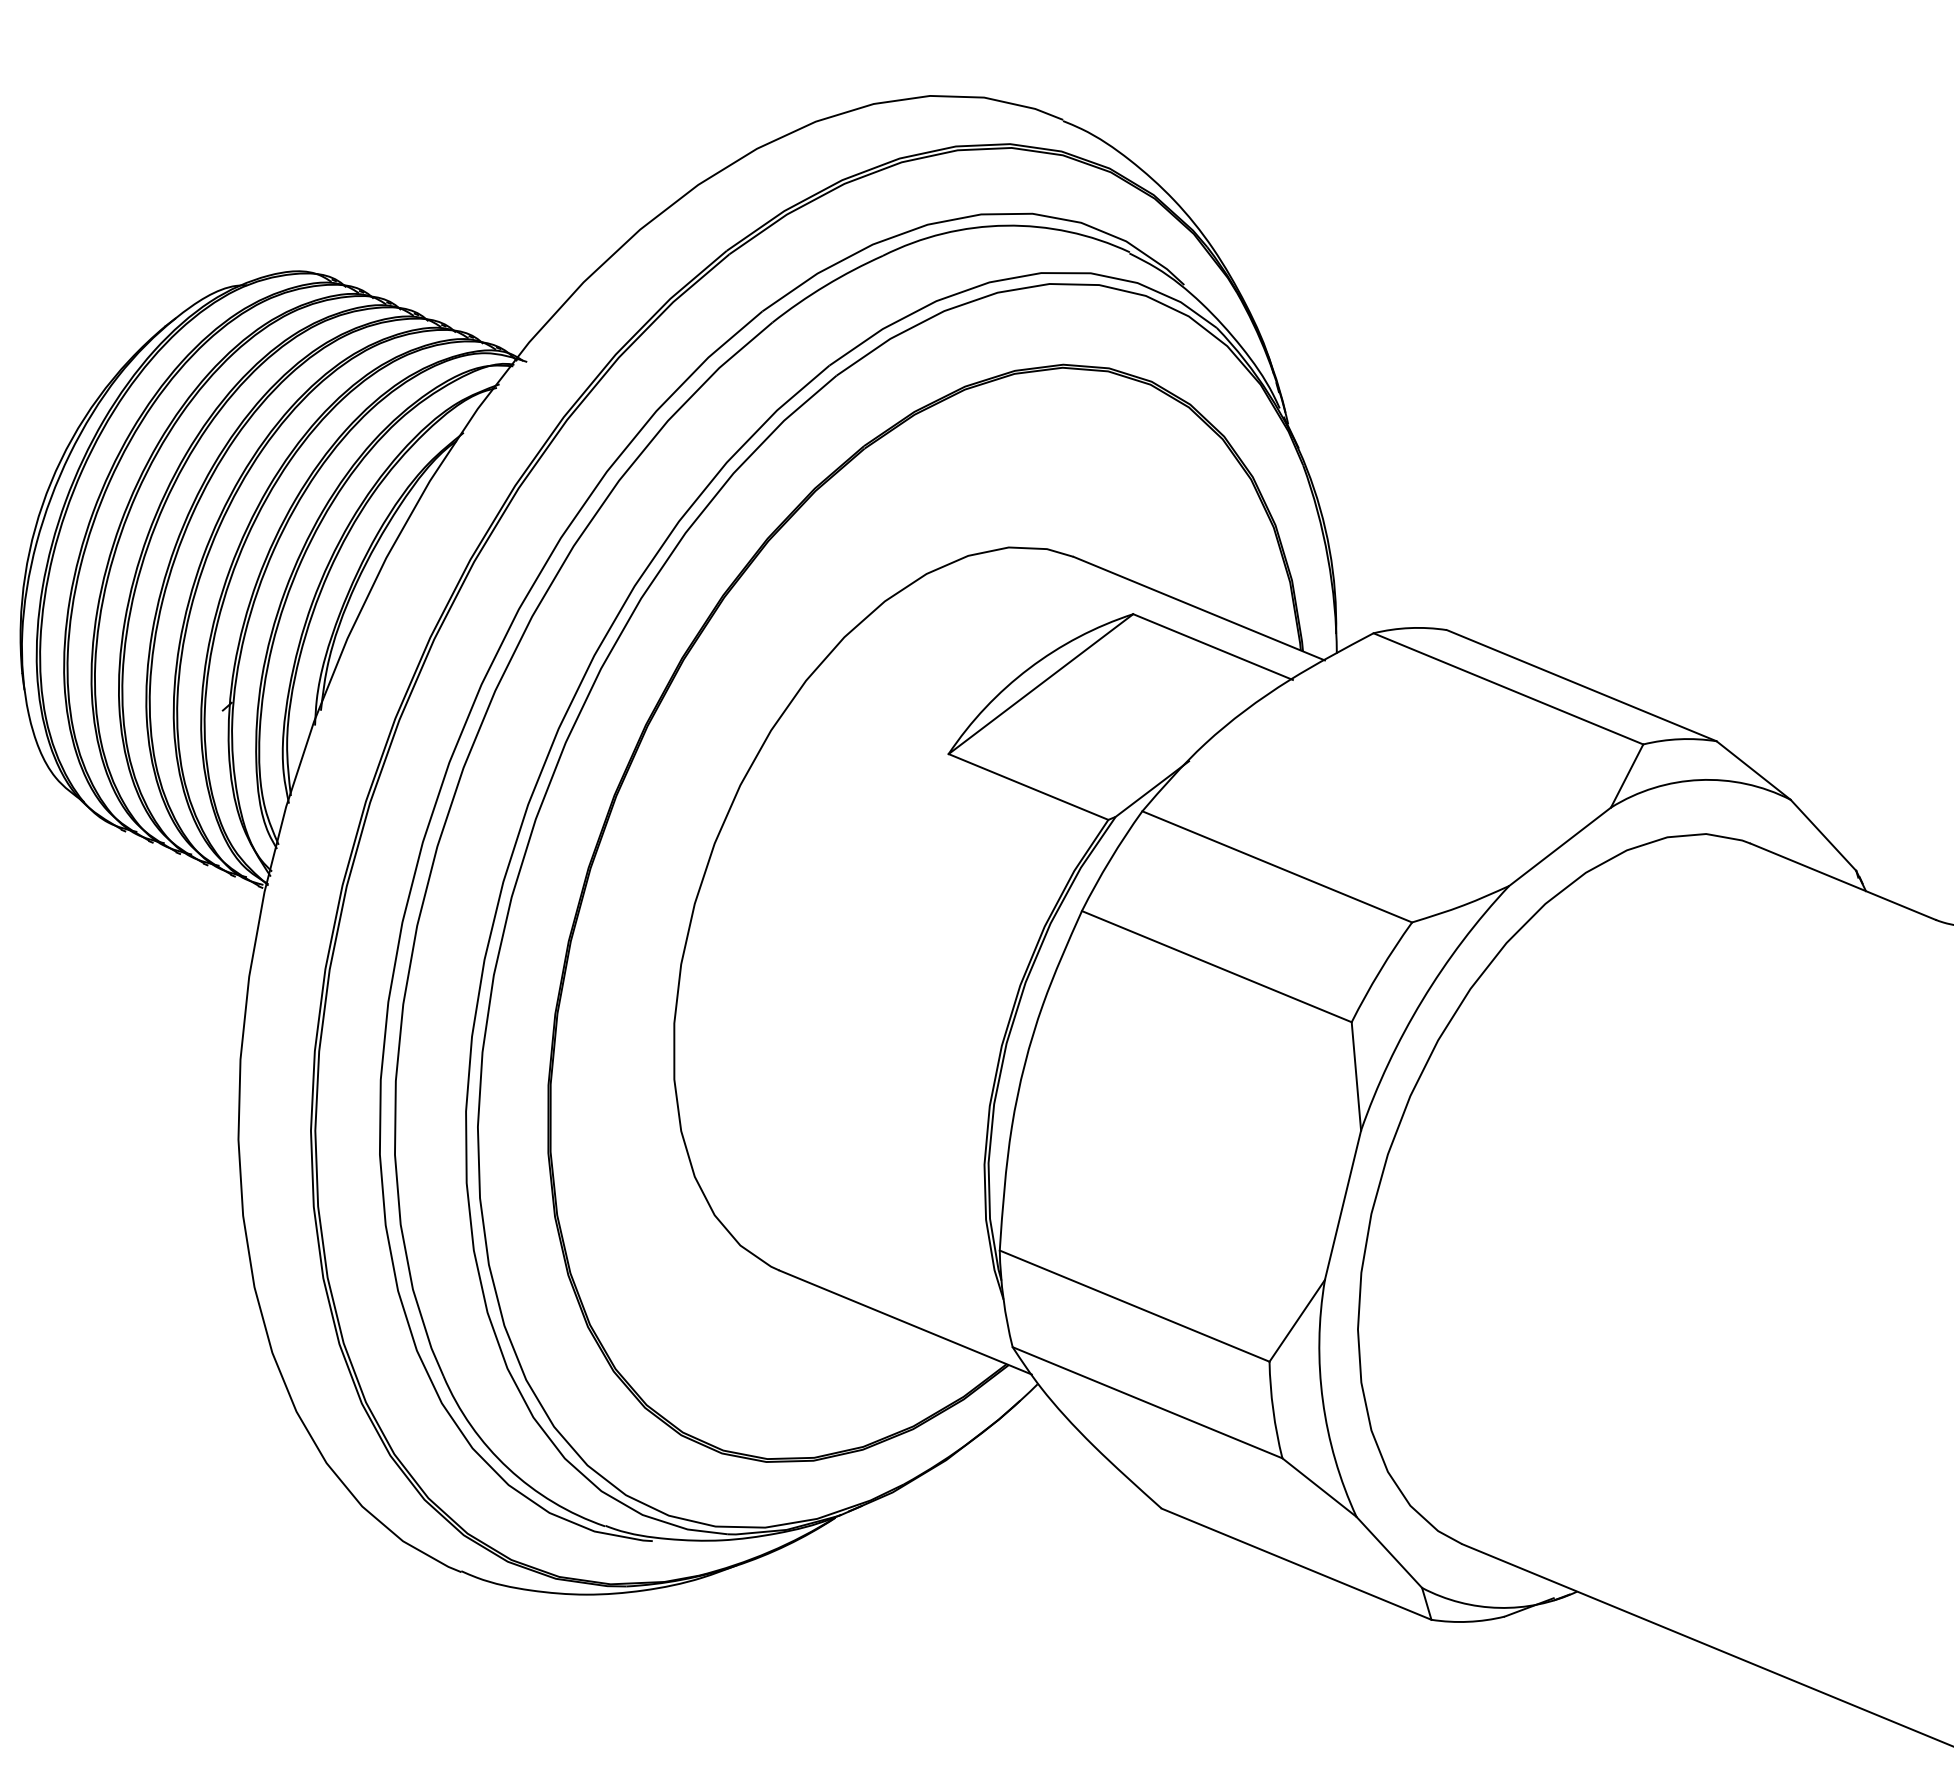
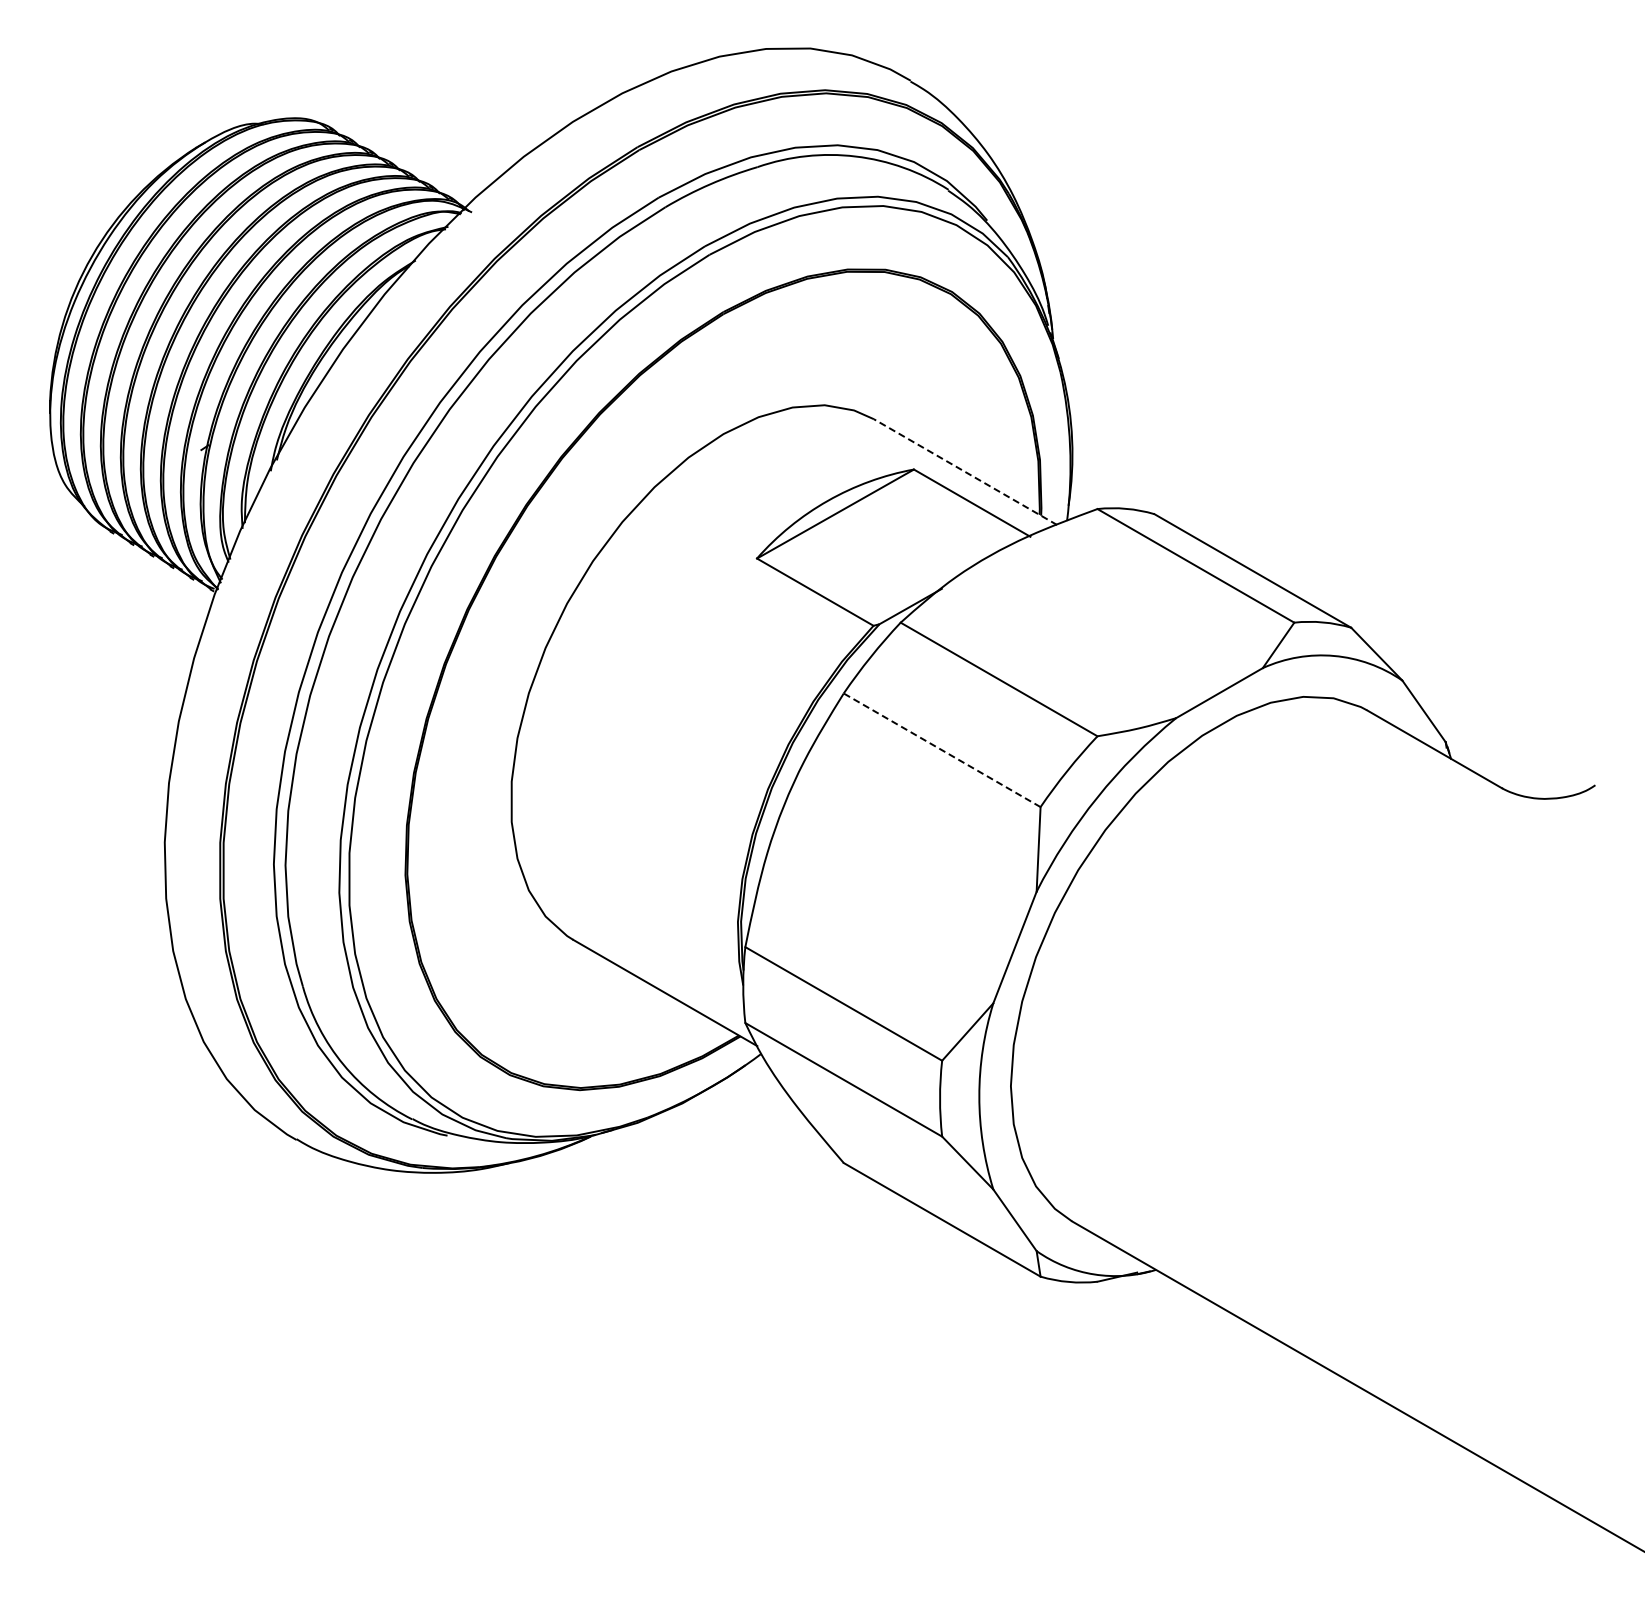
line: (1199, 609) -> (965, 472), solid -> dashed
line: (1217, 966) -> (942, 750), solid -> dashed

